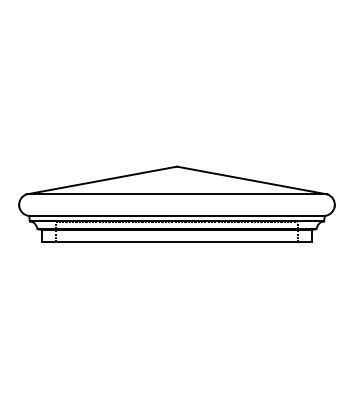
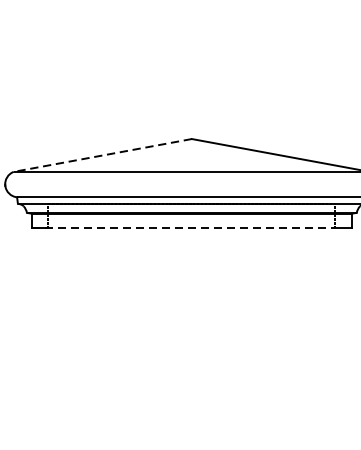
line: (101, 180) -> (102, 155), solid -> dashed
line: (170, 242) -> (184, 228), solid -> dashed

